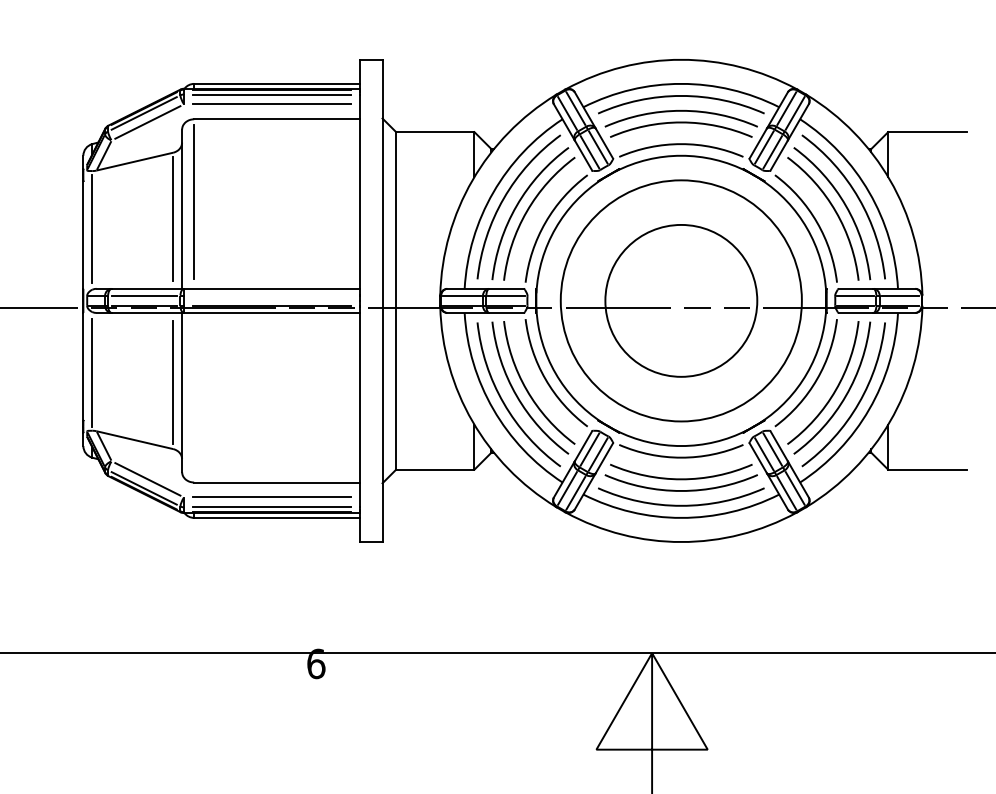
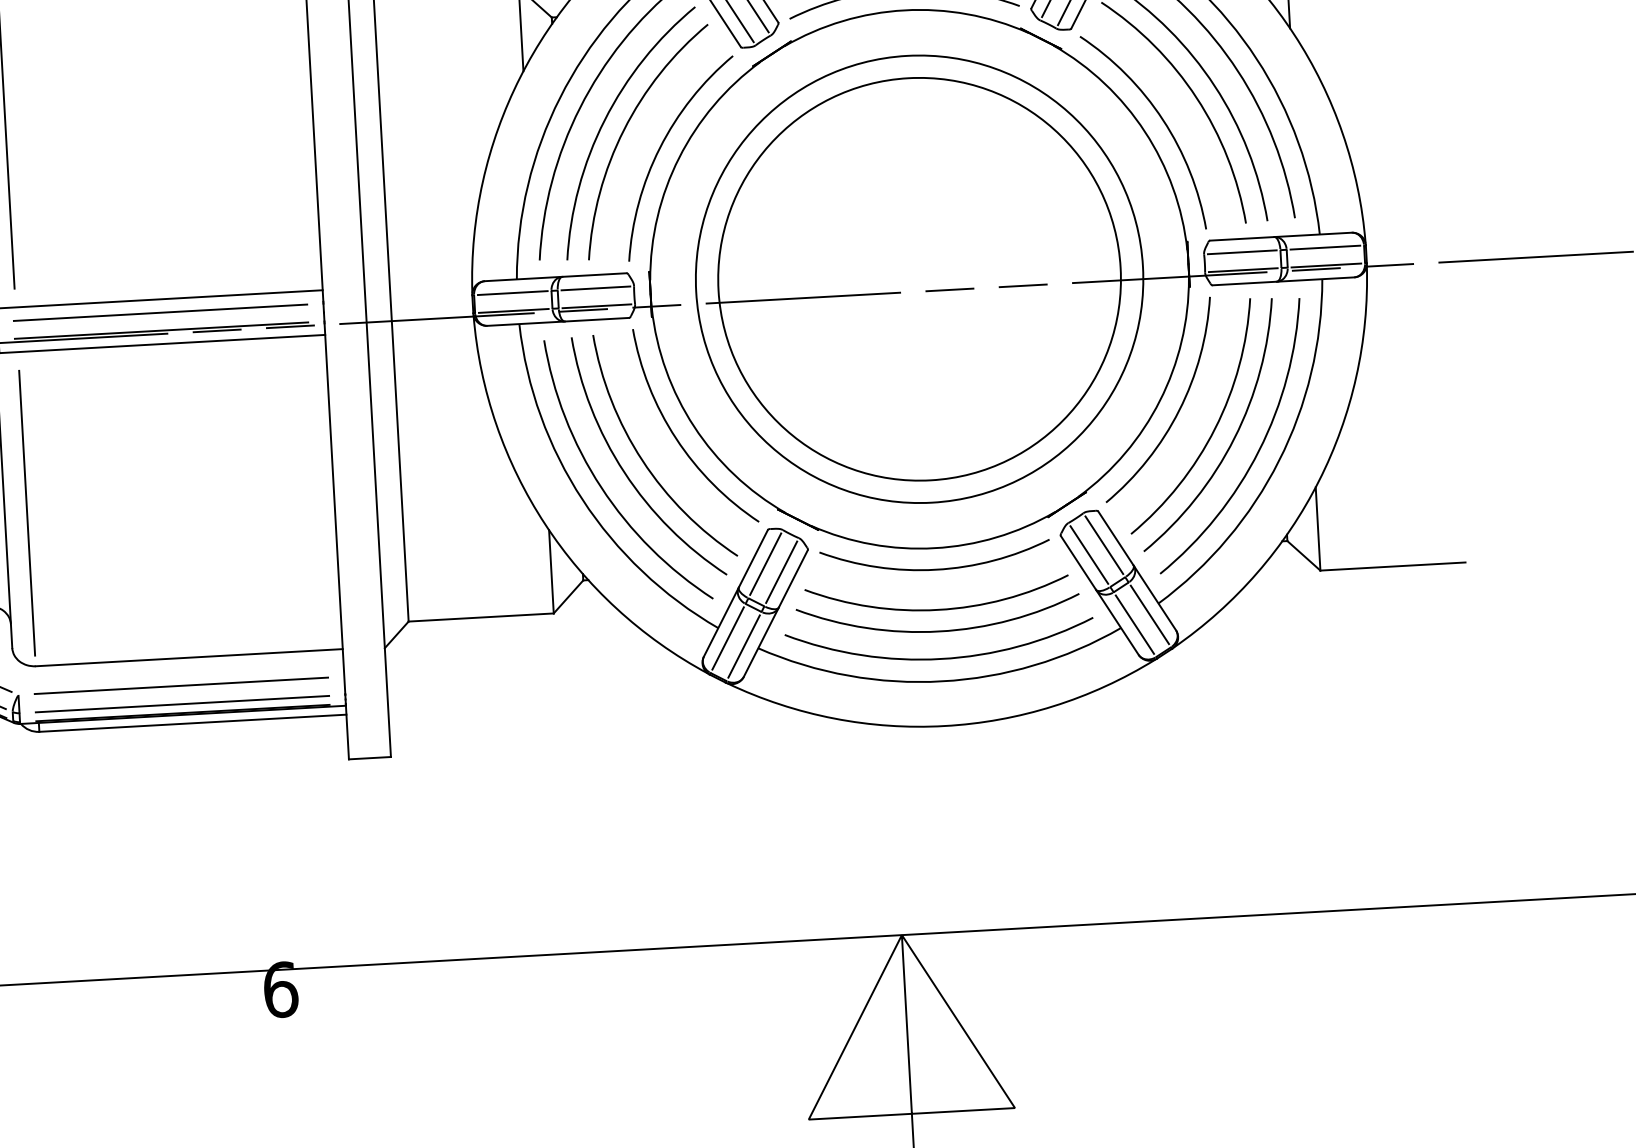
line: (271, 296) -> (159, 313), added
circle: (680, 300) -> (917, 278), size x1.43
line: (194, 399) -> (27, 512), added

